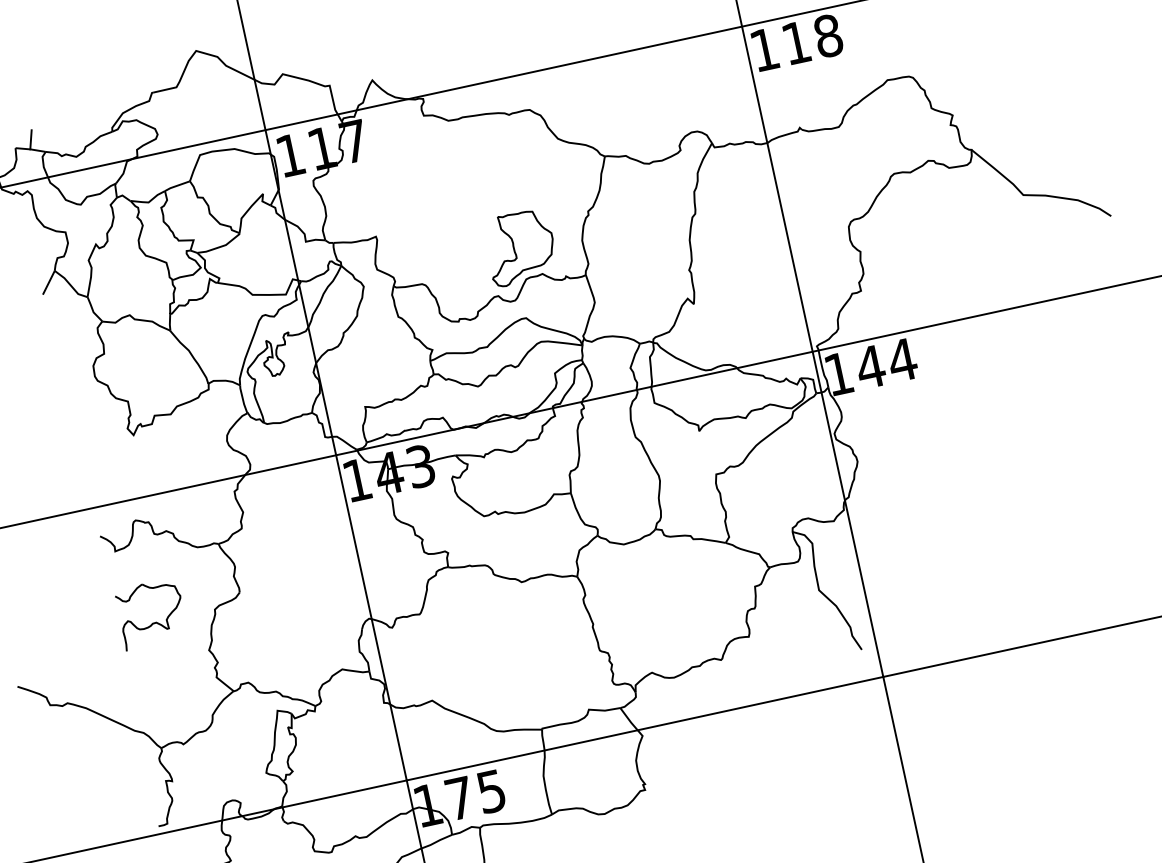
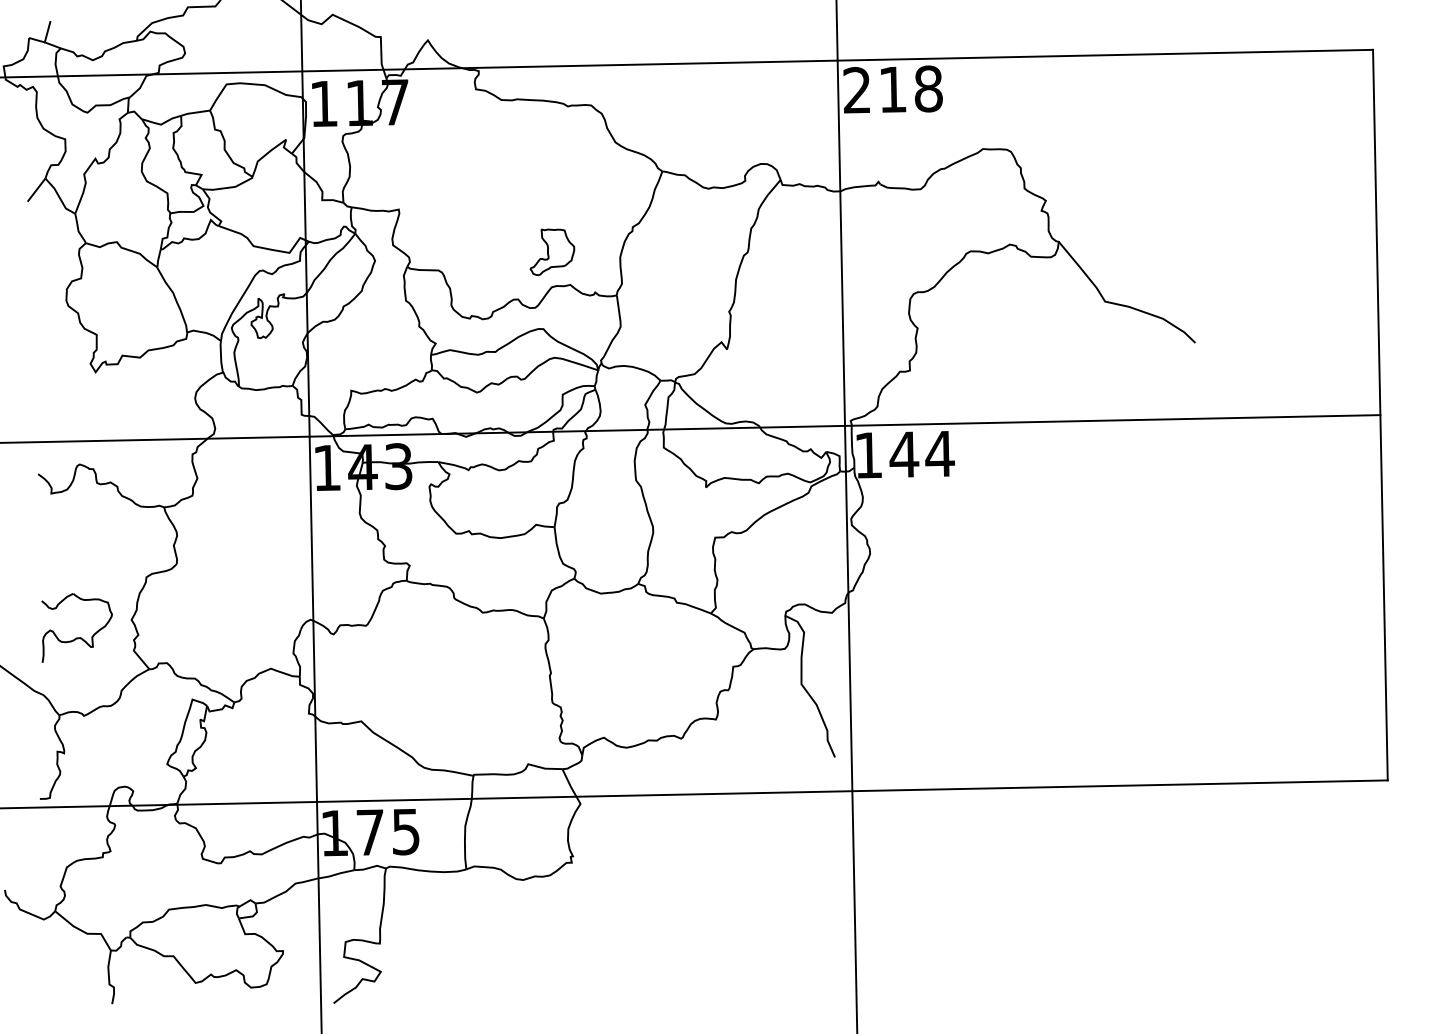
text: (764, 50) -> (856, 90), 118 -> 218
part: (520, 248) -> (552, 252), size x0.6
part: (152, 622) -> (76, 637), moved

